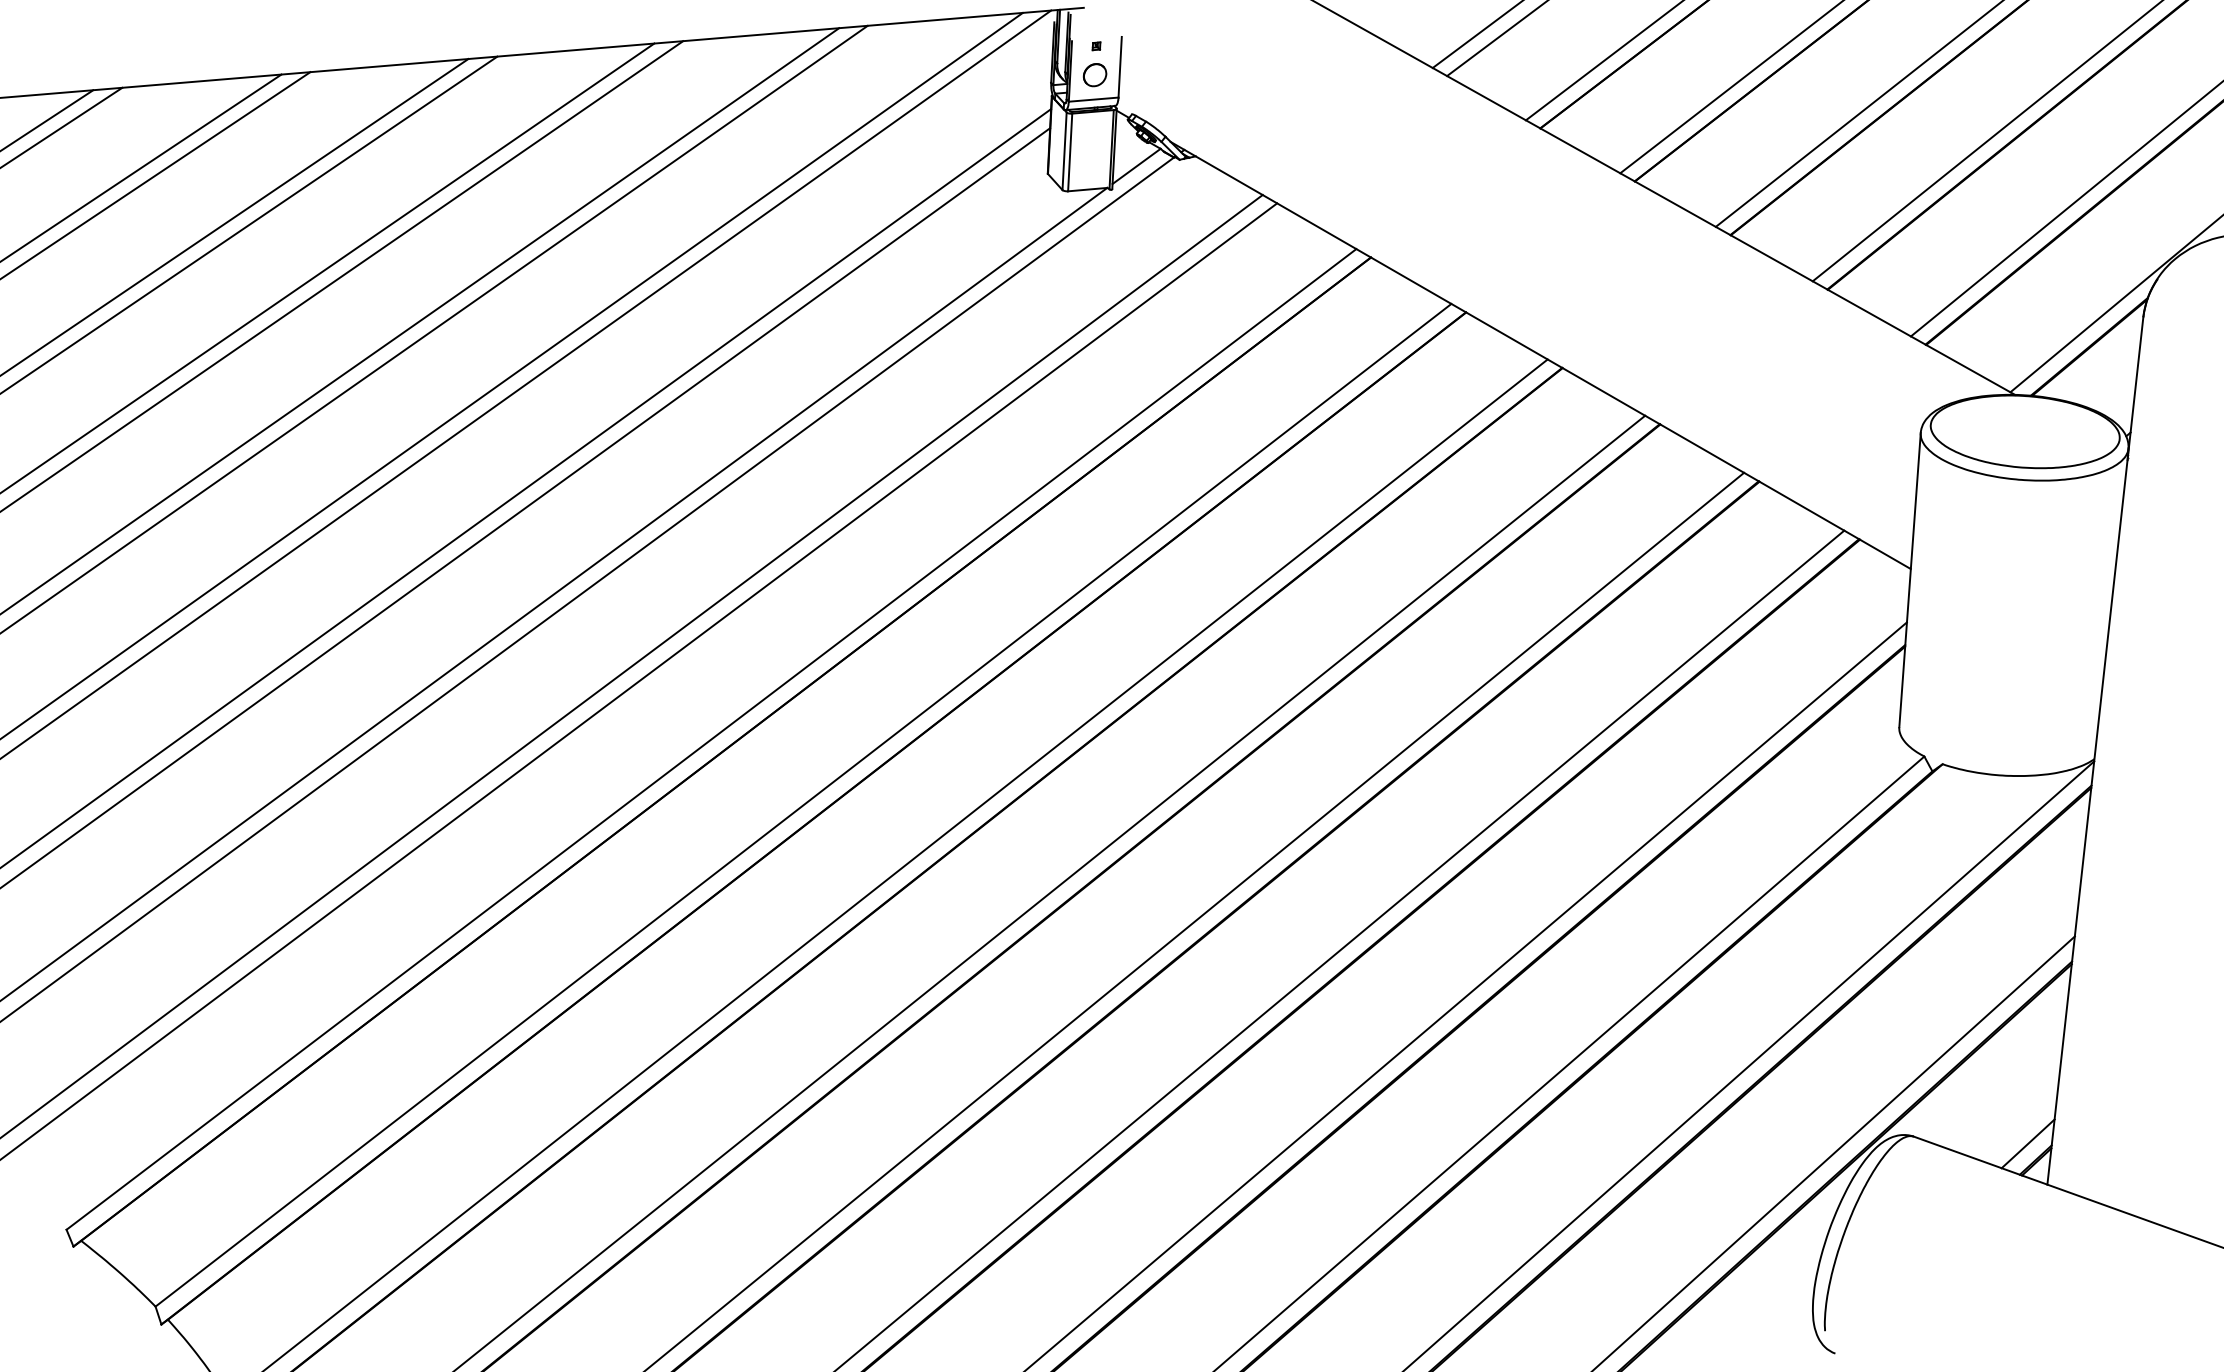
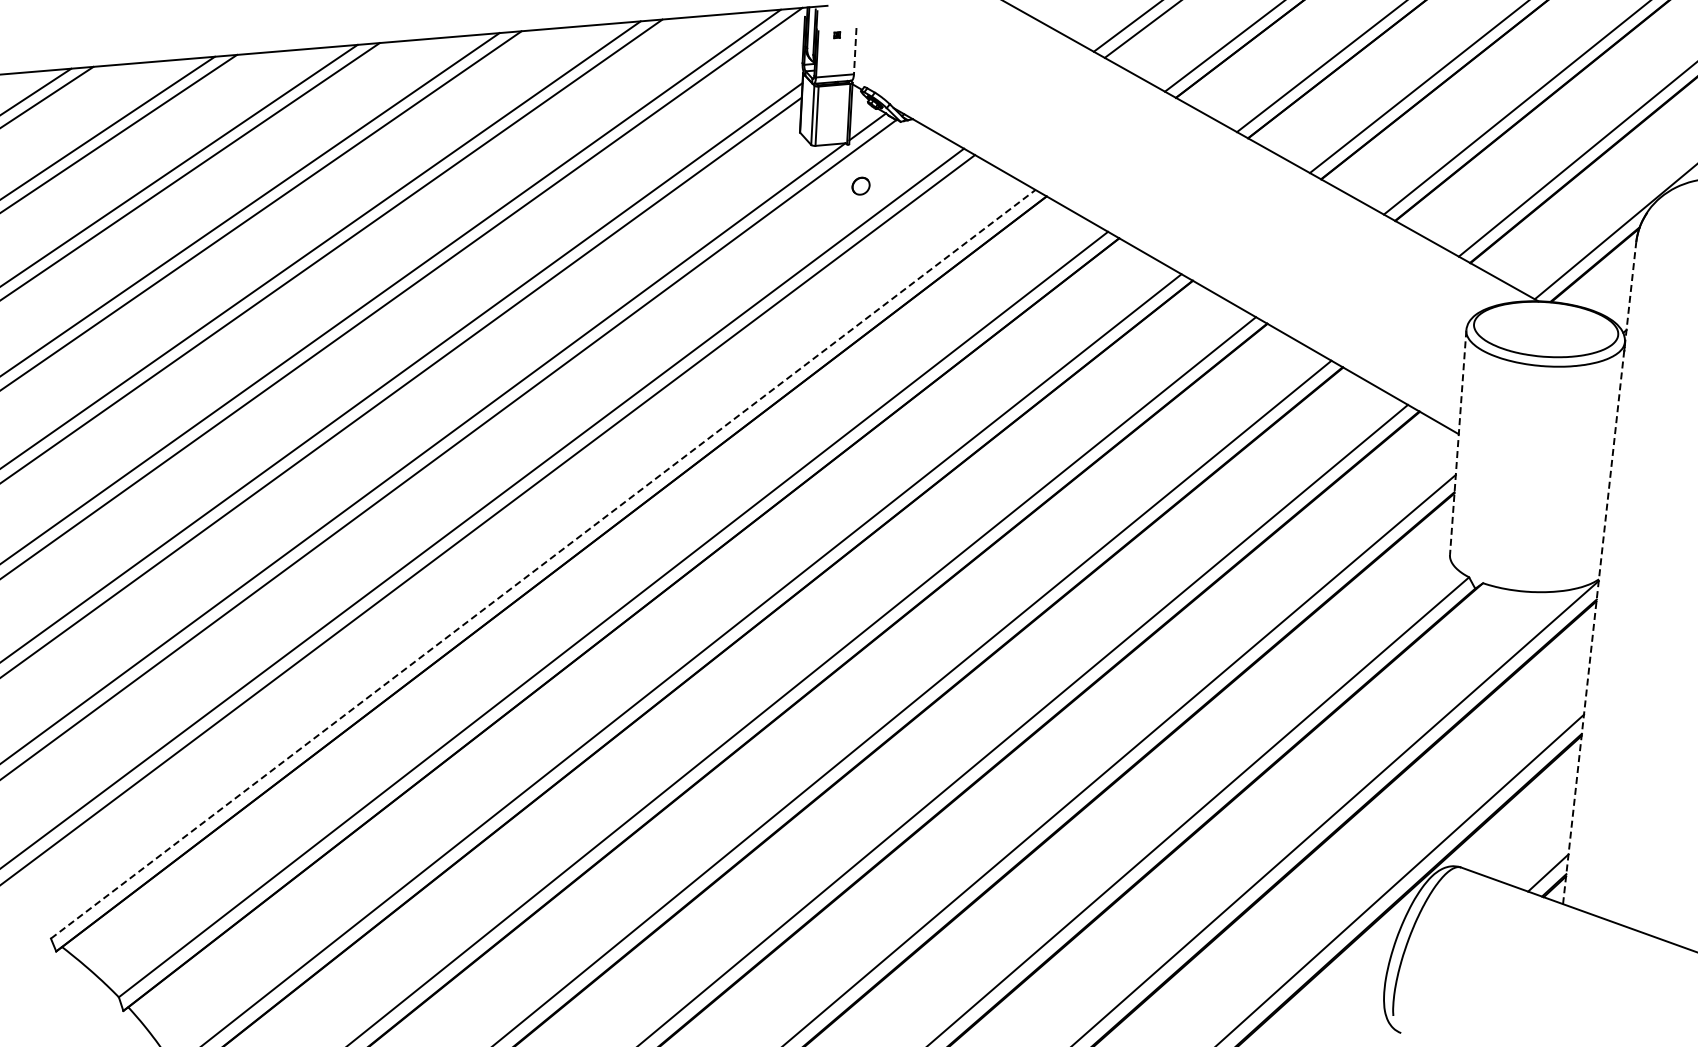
line: (1120, 67) -> (855, 51), solid -> dashed
part: (1094, 74) -> (860, 185), moved
line: (1910, 579) -> (1458, 442), solid -> dashed
line: (711, 738) -> (543, 563), solid -> dashed
line: (2095, 750) -> (1599, 572), solid -> dashed

